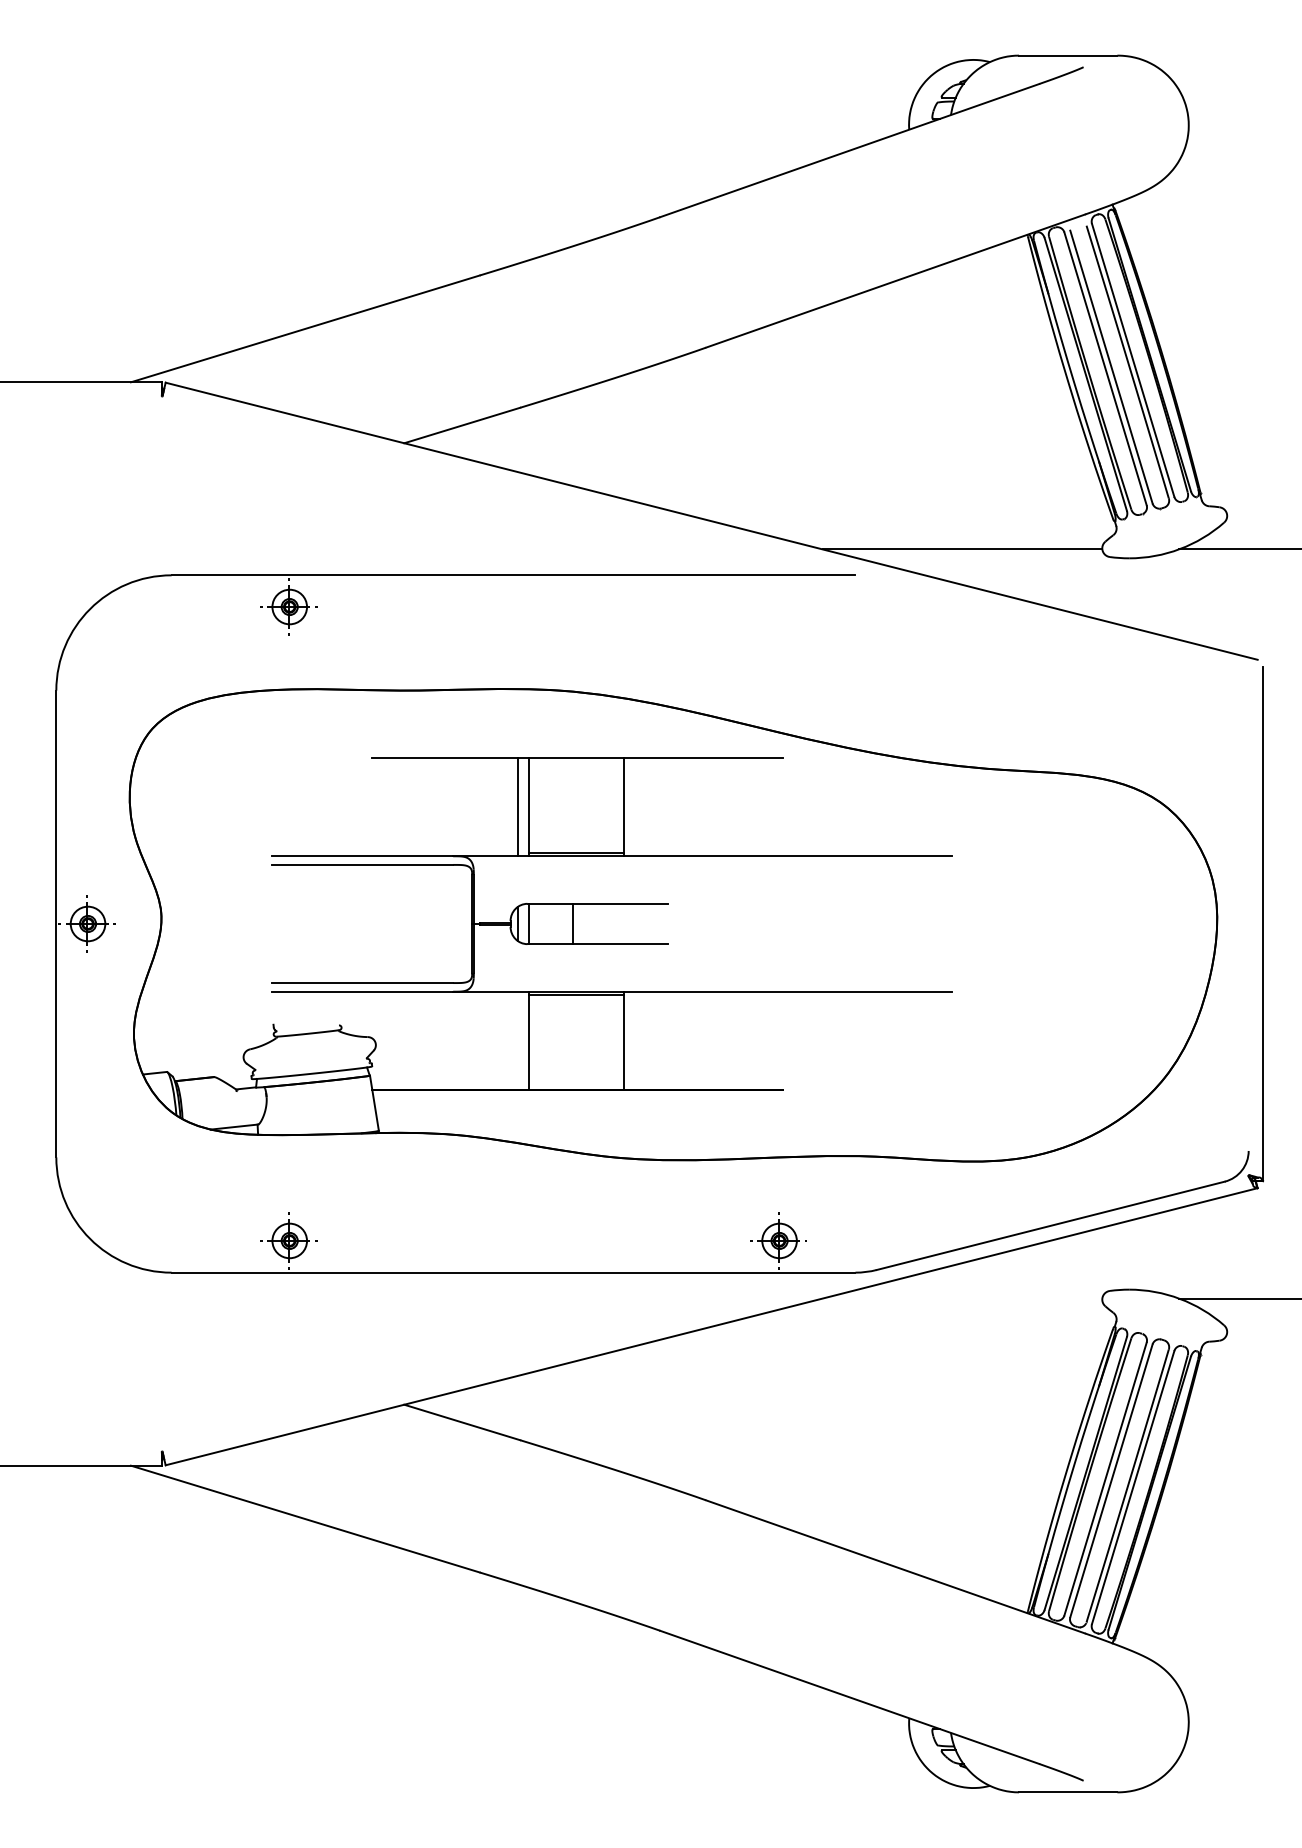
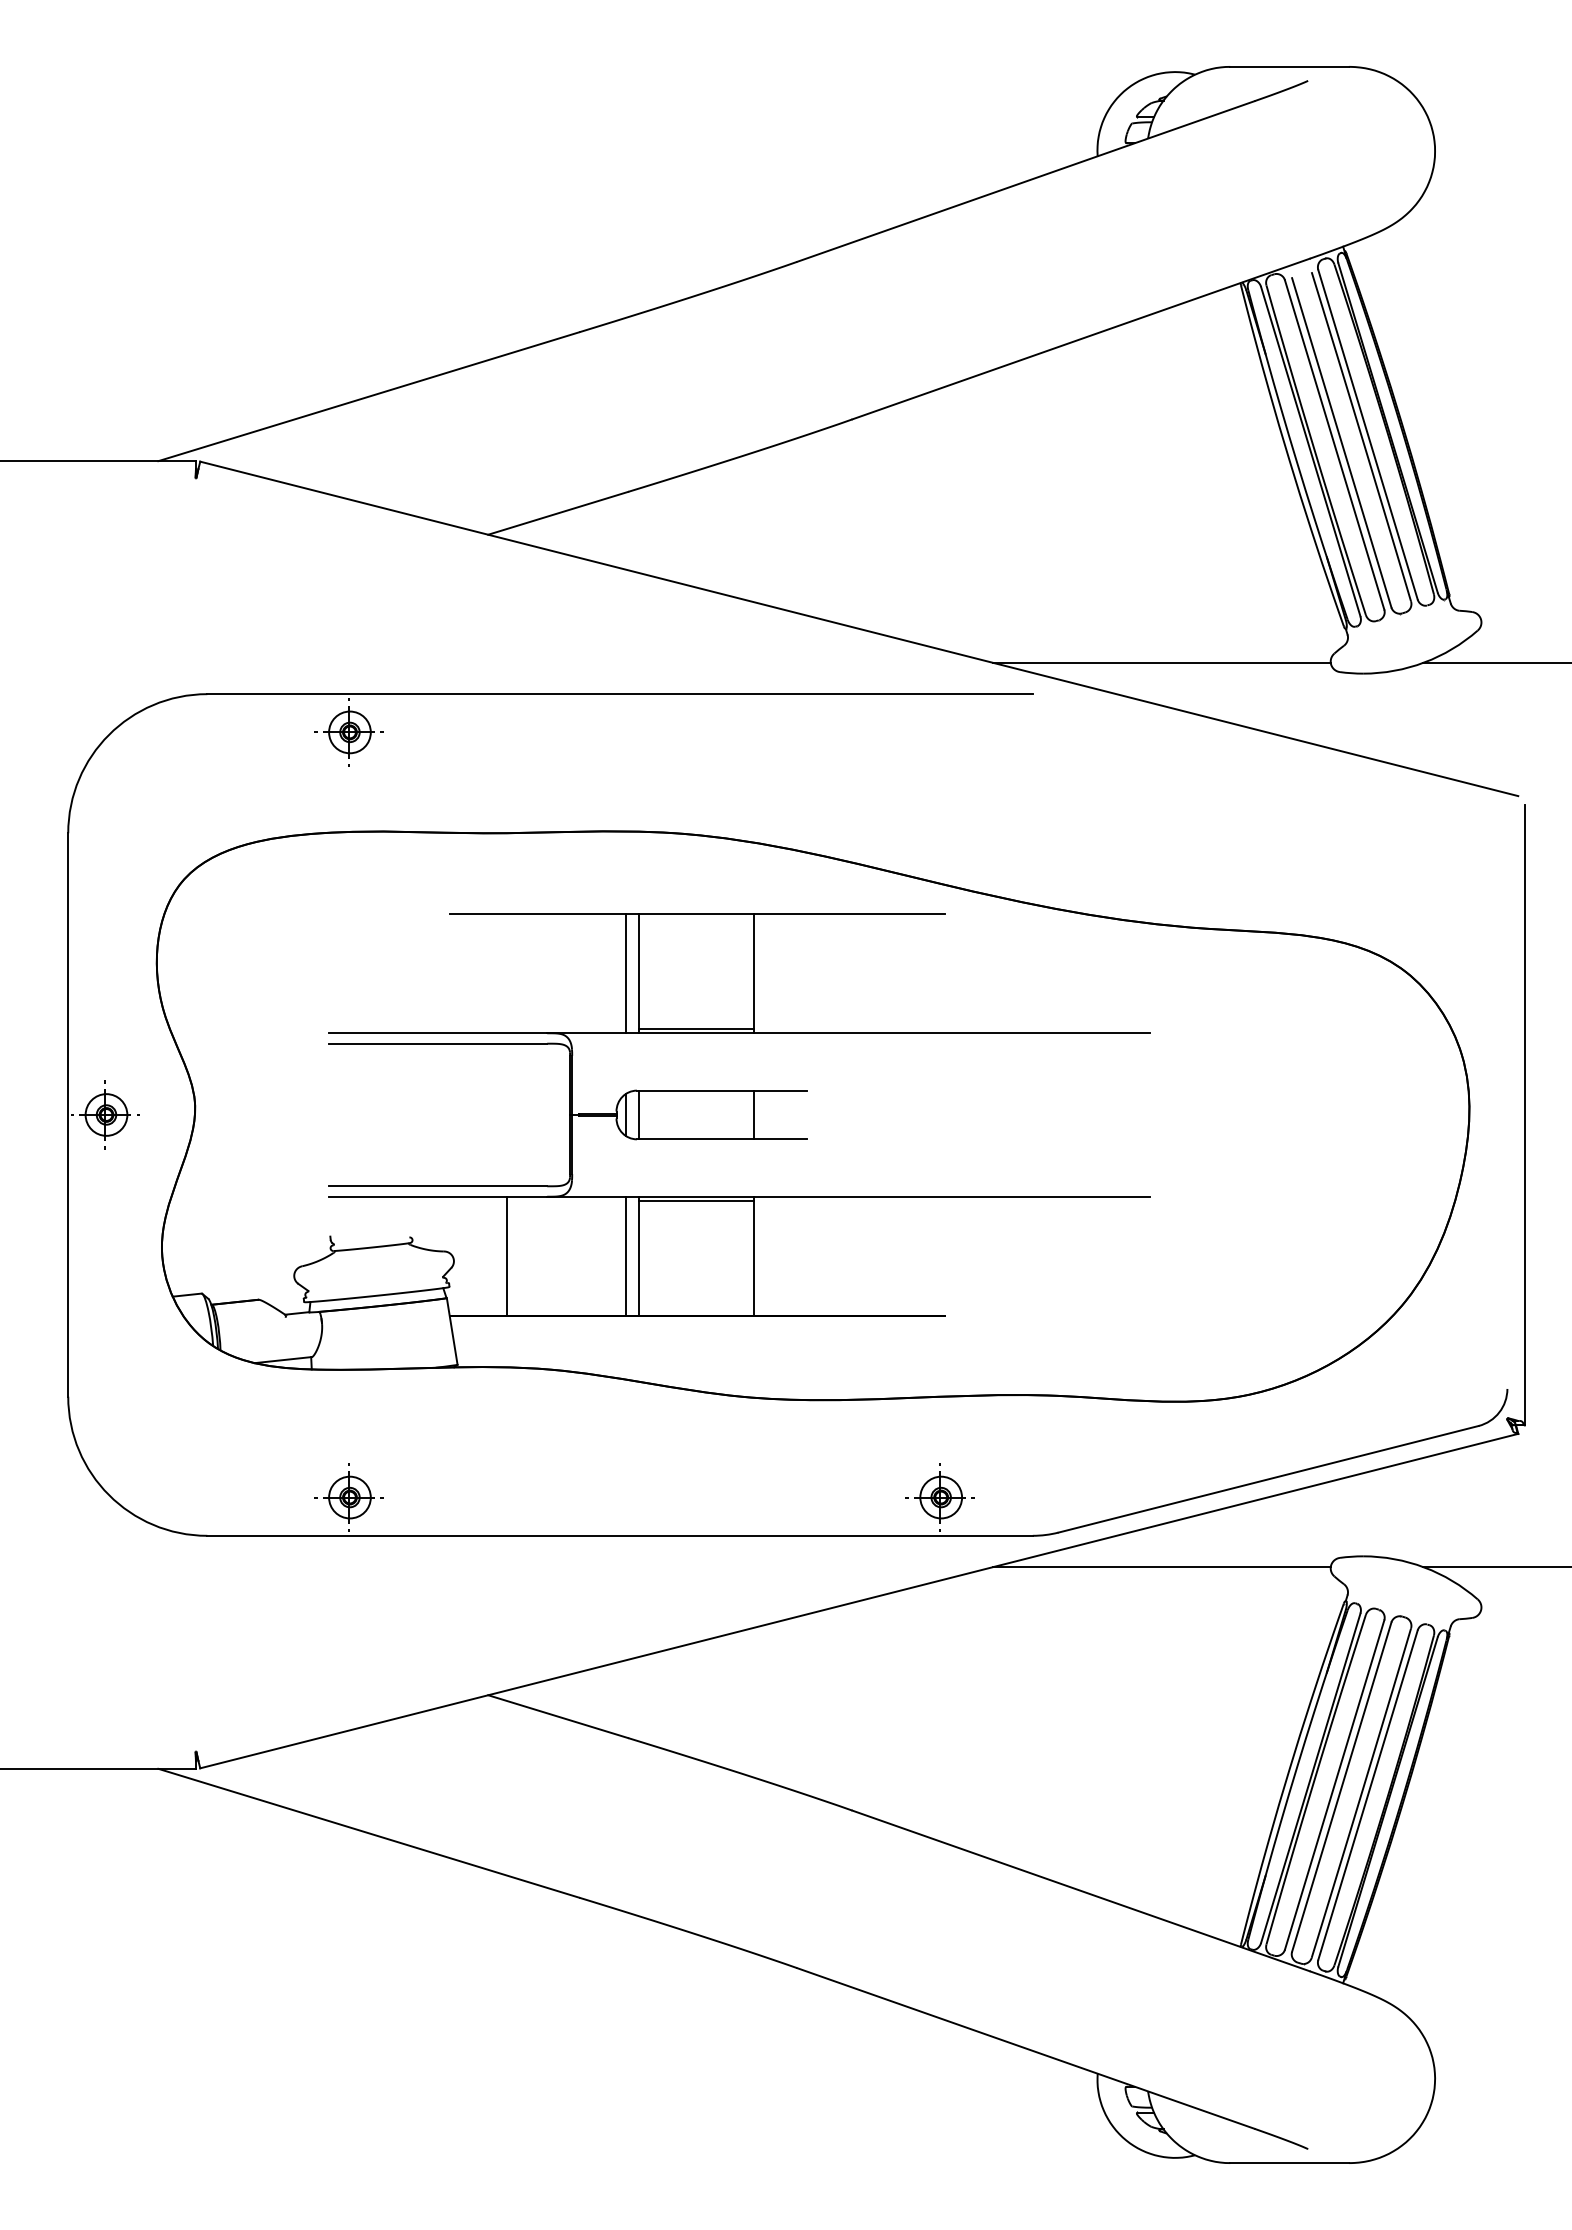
line: (572, 923) -> (753, 1114), moved
line: (420, 1040) -> (507, 1255), added
line: (518, 1040) -> (625, 1255), added
line: (962, 1298) -> (1161, 1567), added

